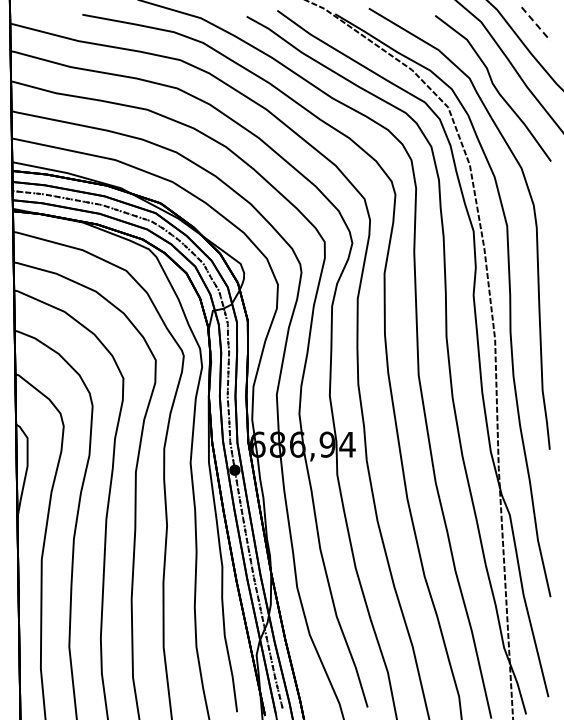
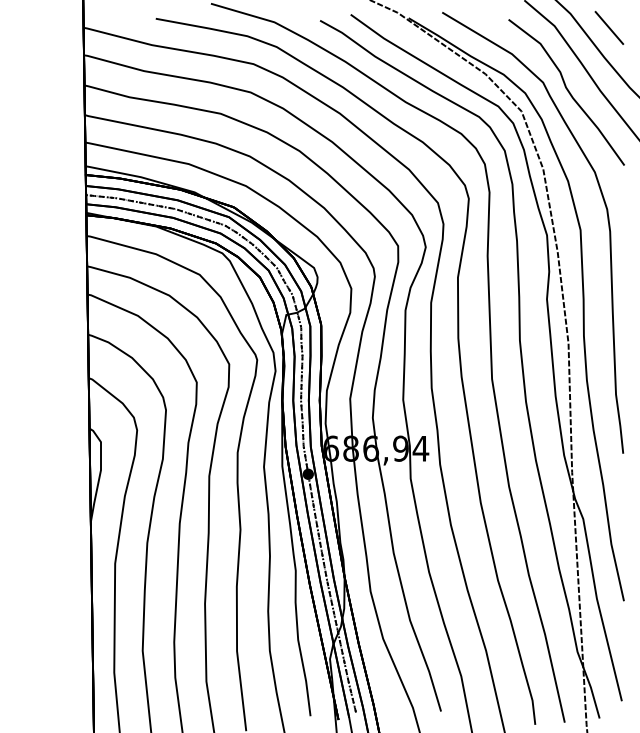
line: (536, 24) -> (609, 28), dashed -> solid

